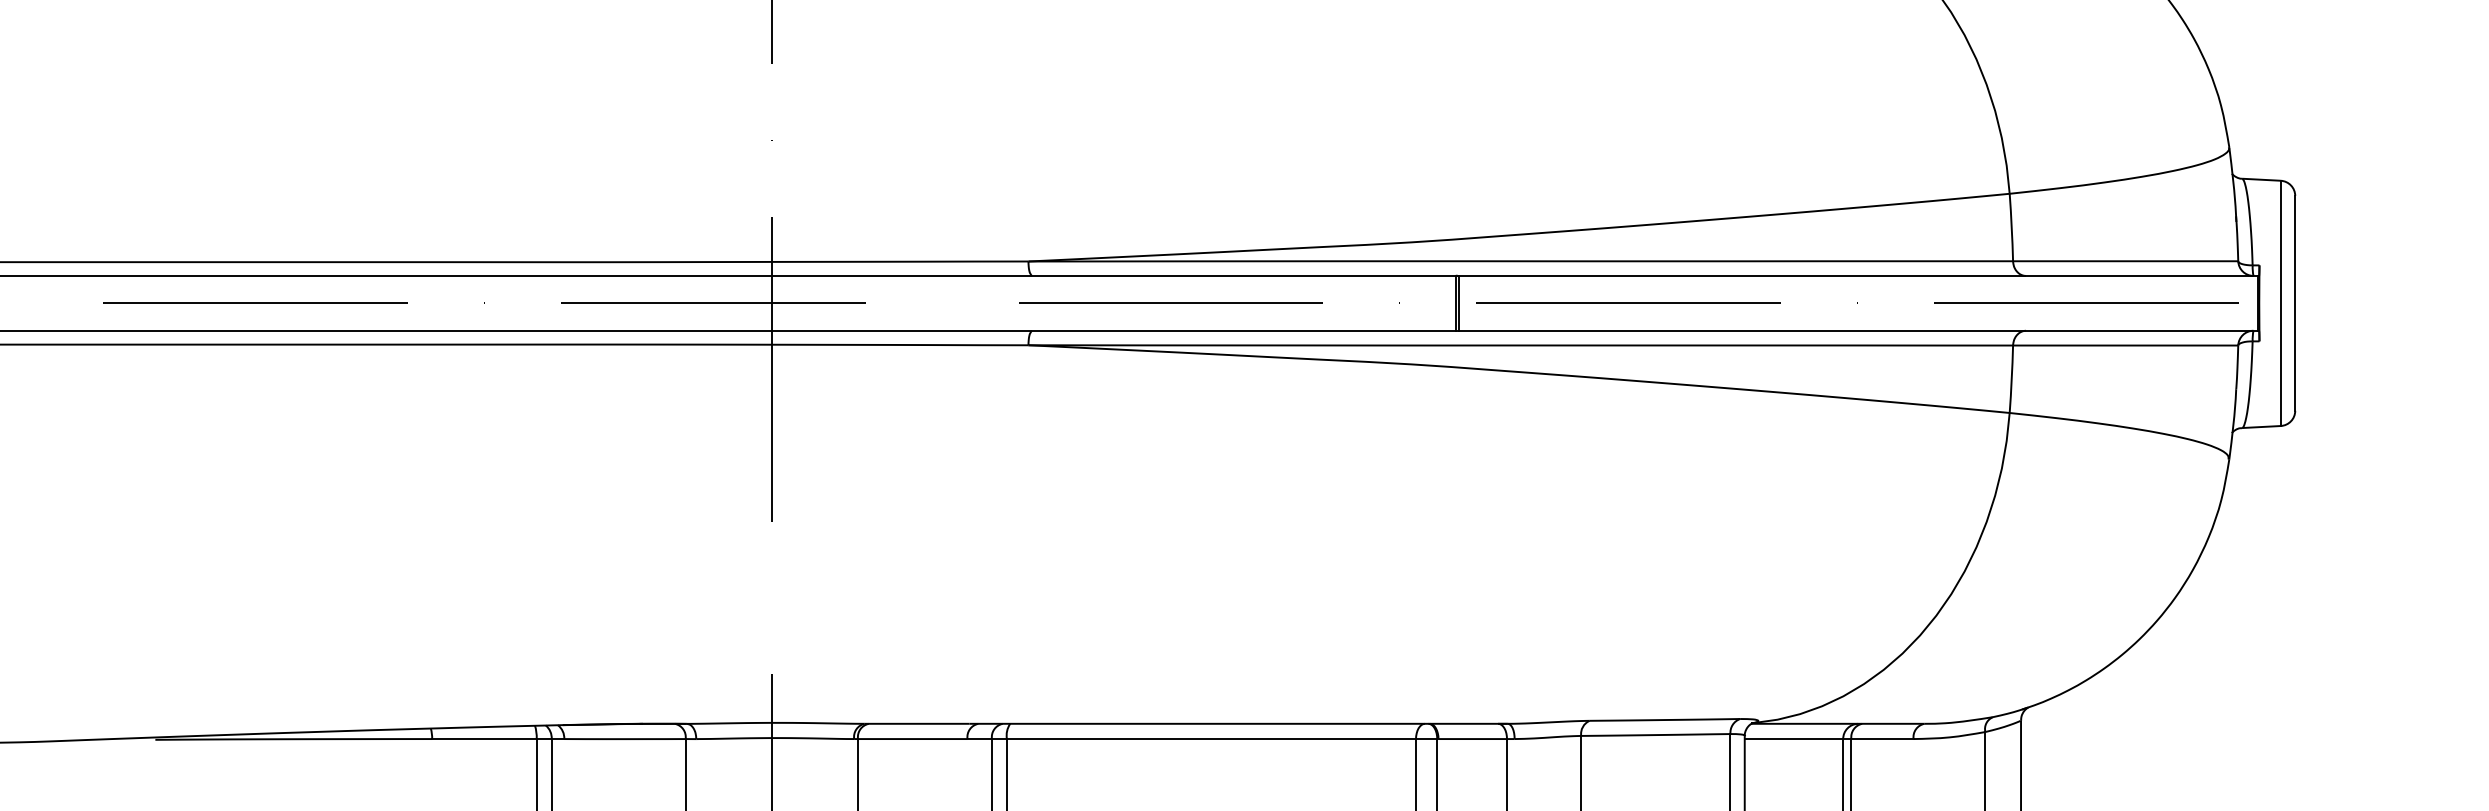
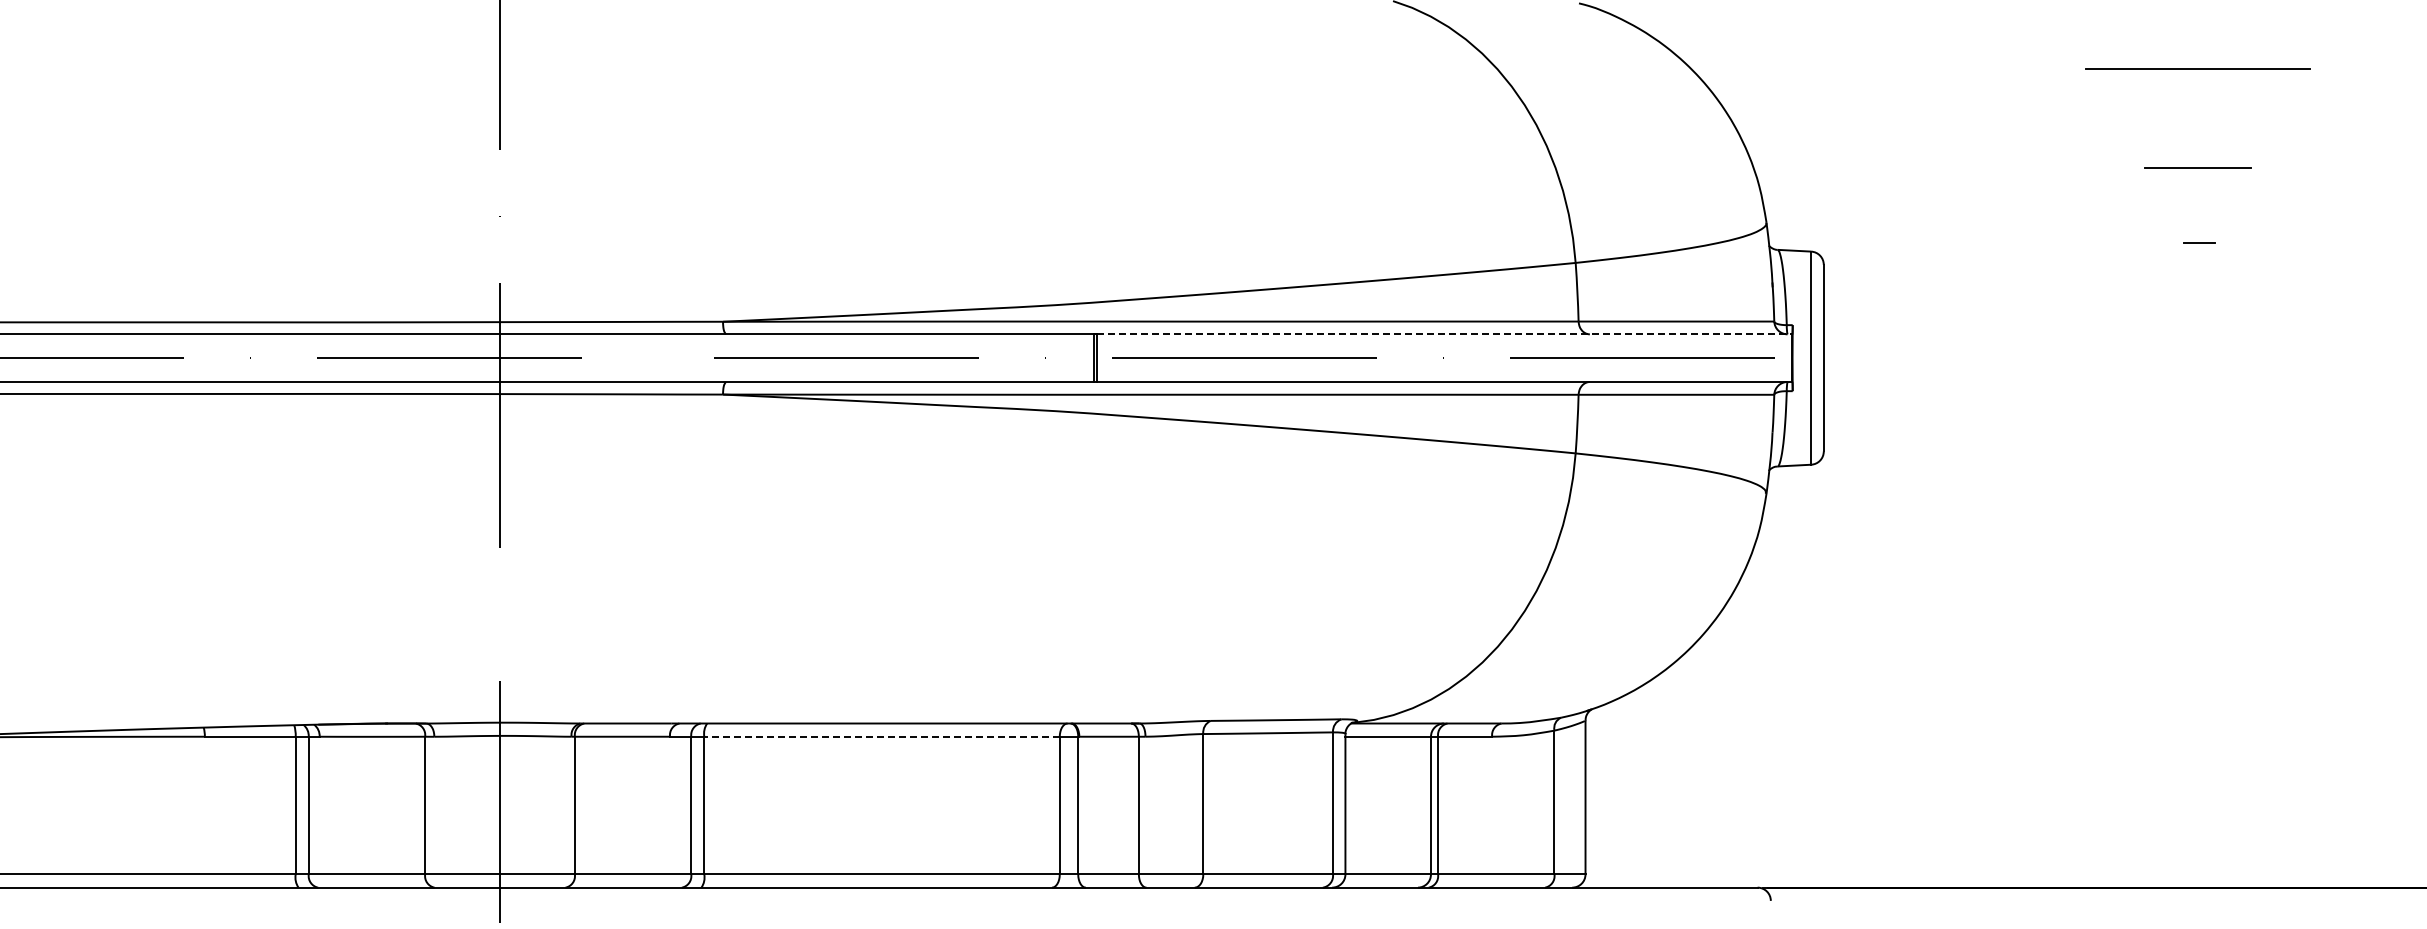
line: (1858, 276) -> (1444, 334), solid -> dashed
line: (1211, 738) -> (882, 736), solid -> dashed

